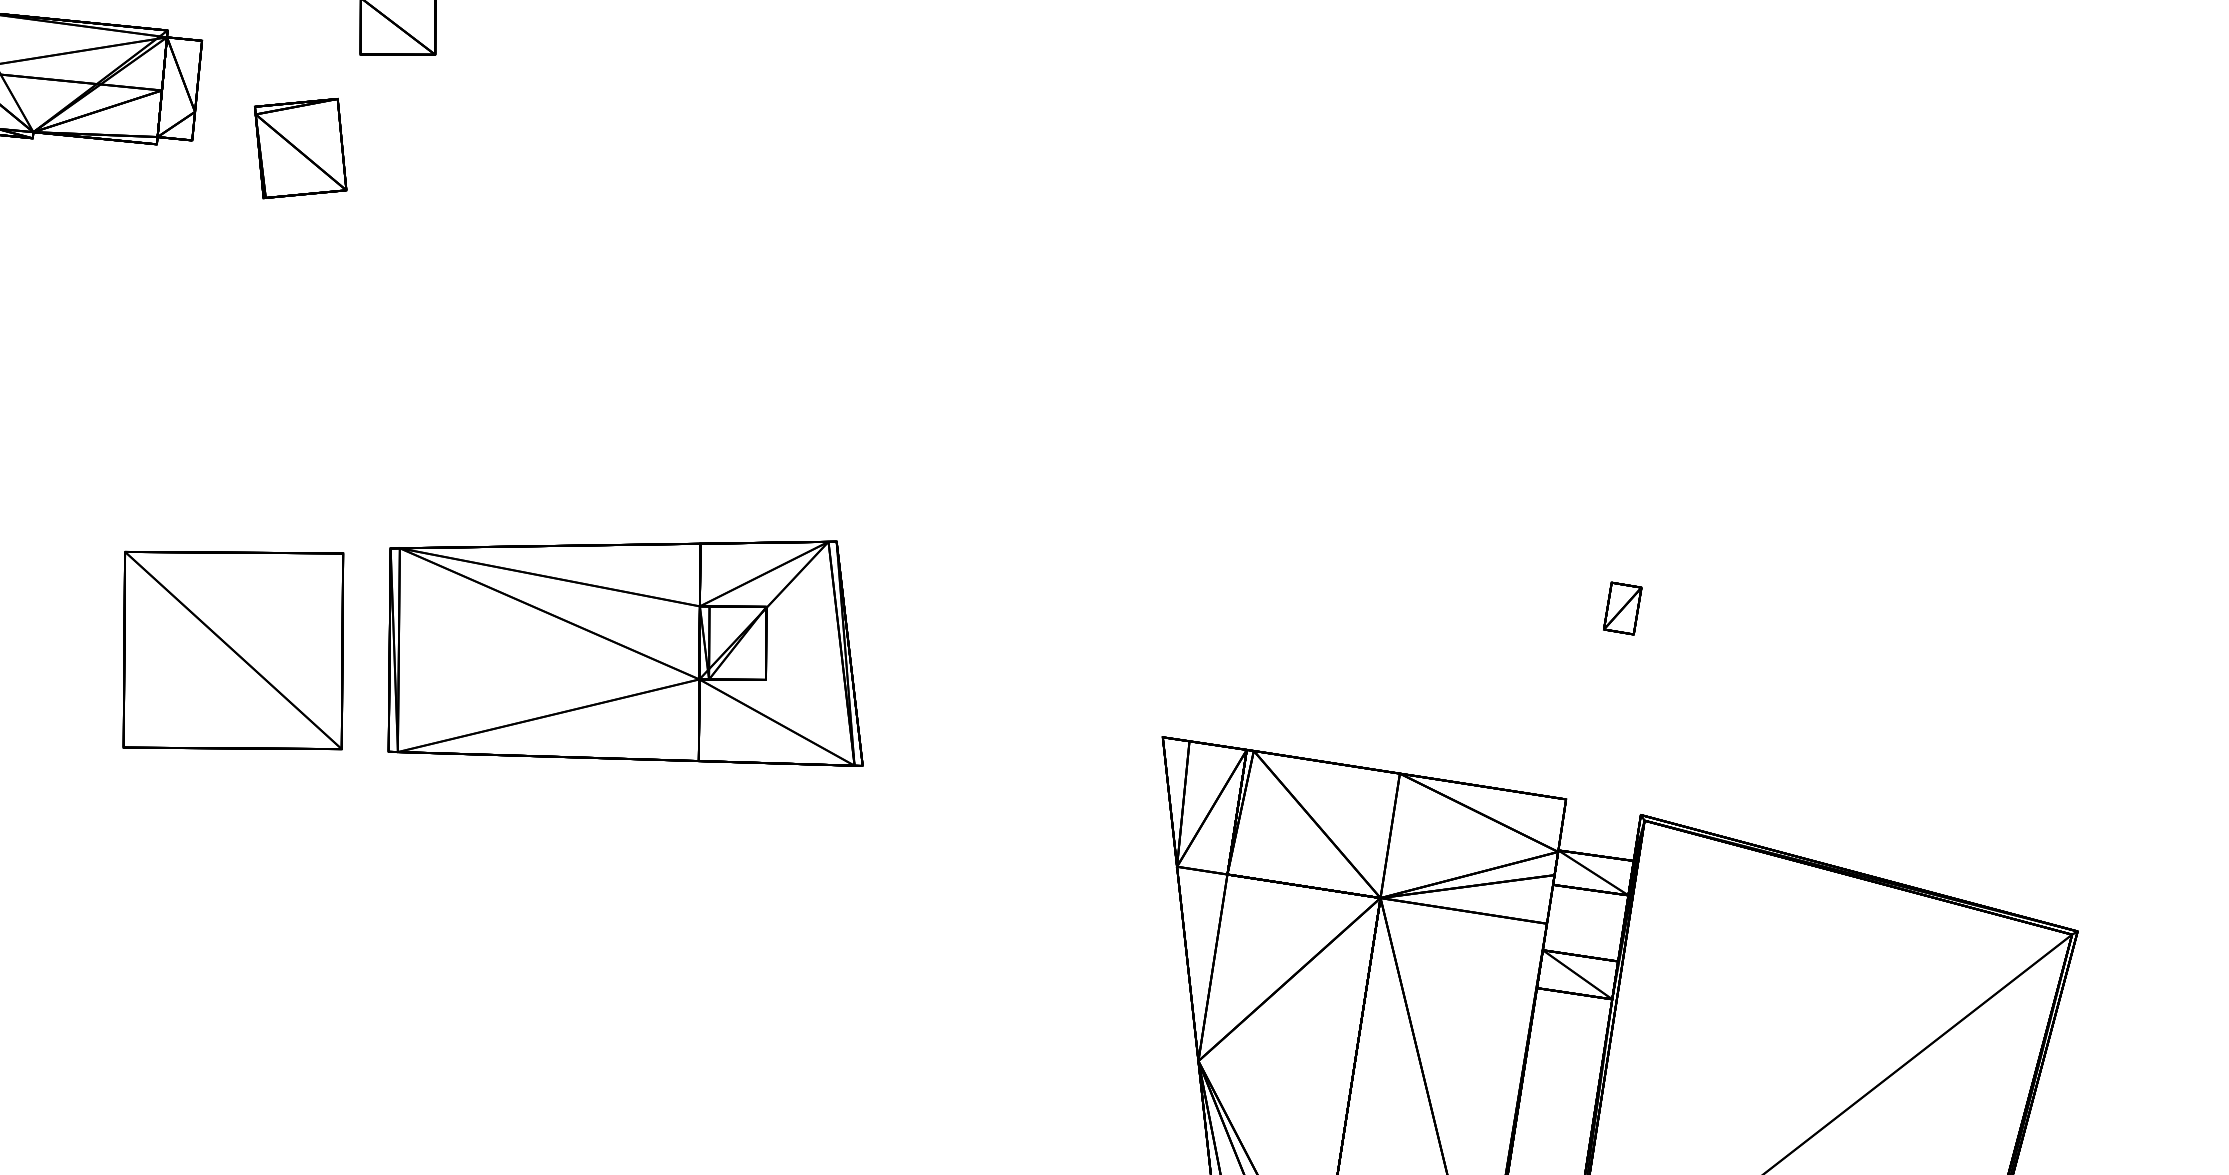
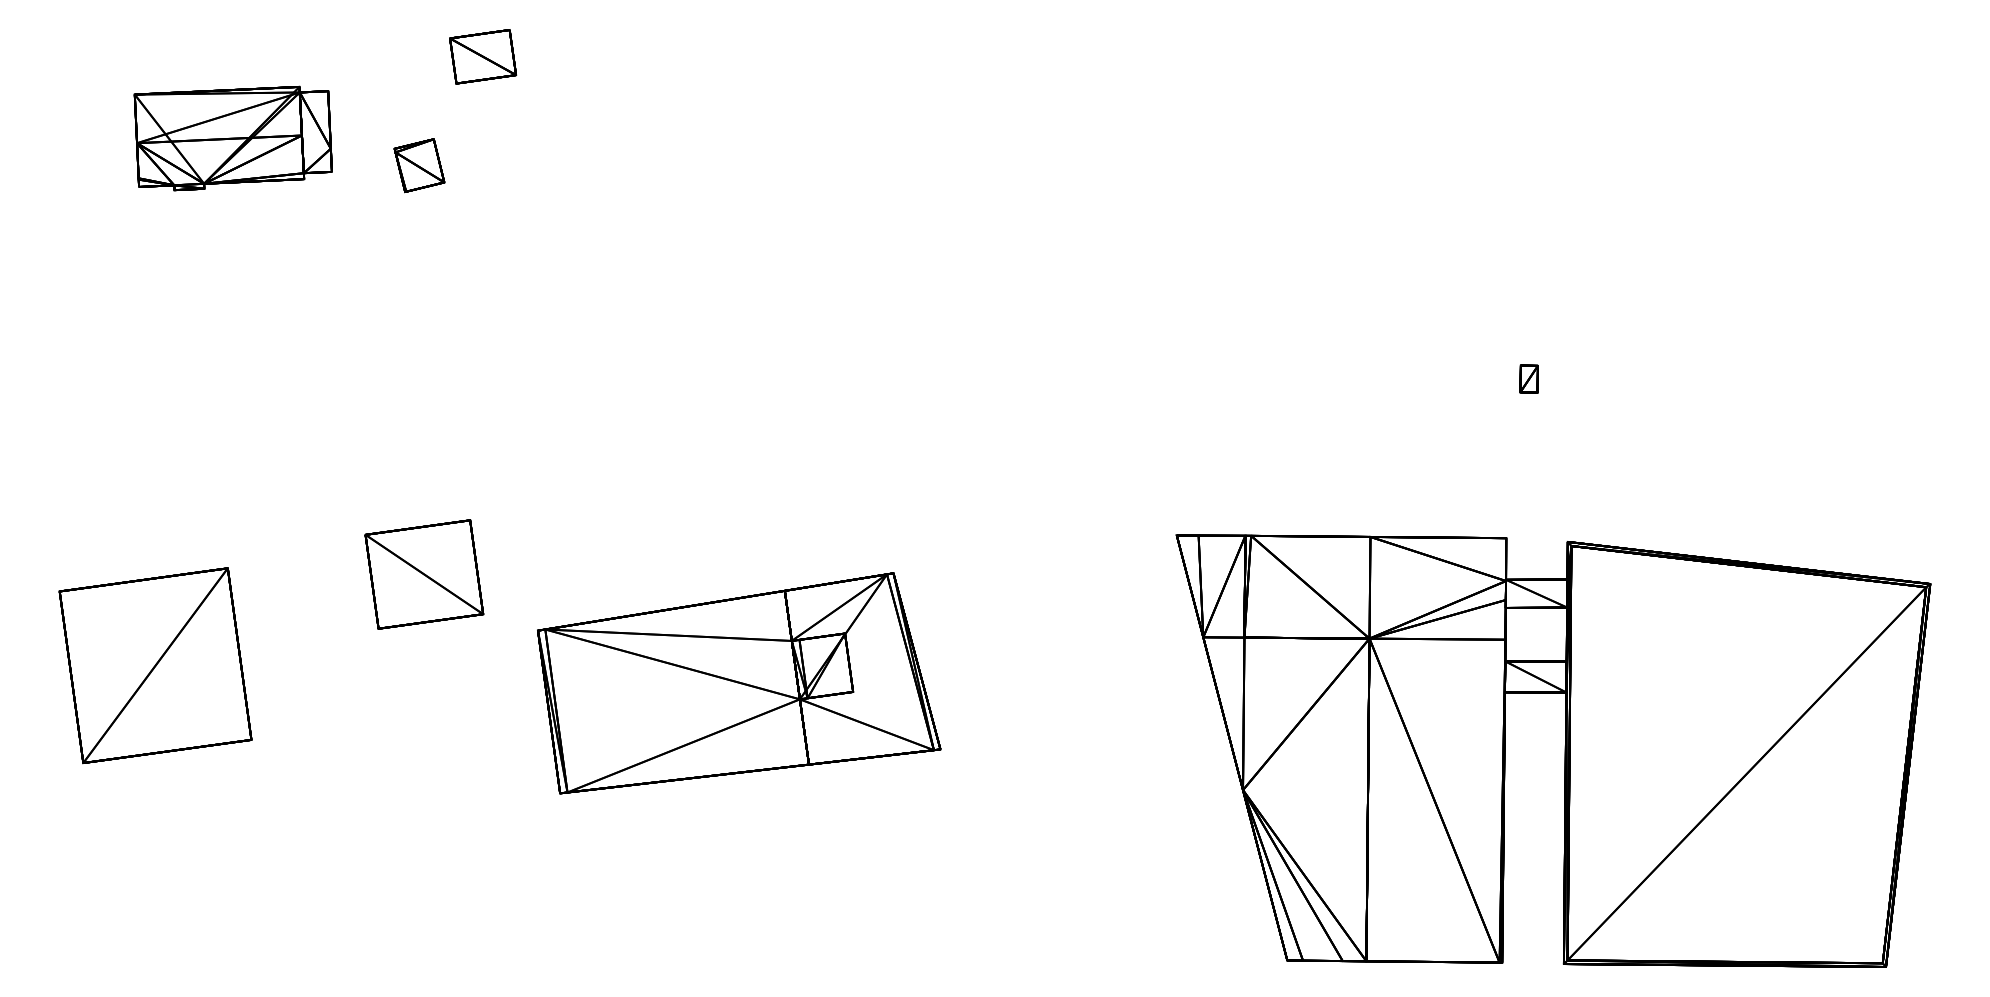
part: (300, 148) -> (419, 165), size x0.6
part: (1621, 607) -> (1528, 378), size x0.7
part: (628, 649) -> (739, 683), moved
part: (233, 650) -> (424, 574), size x0.6

